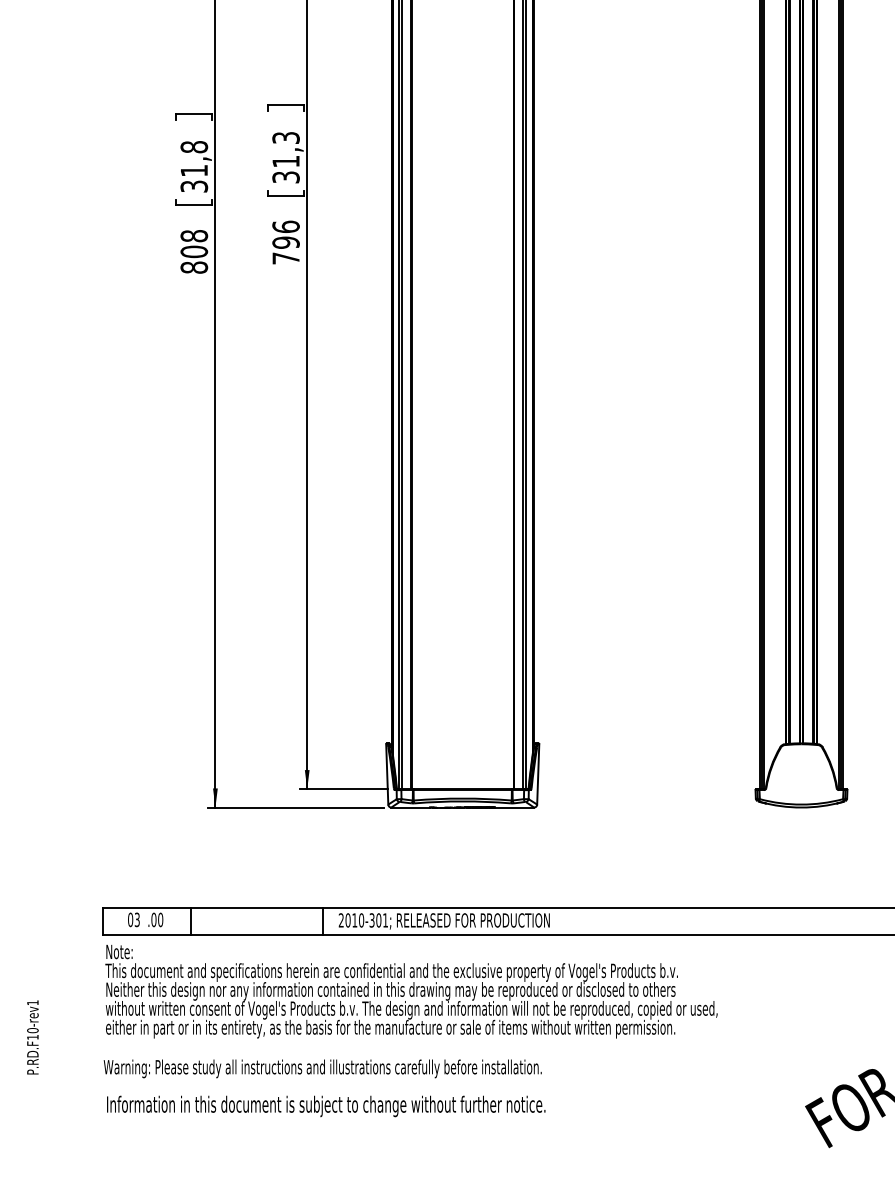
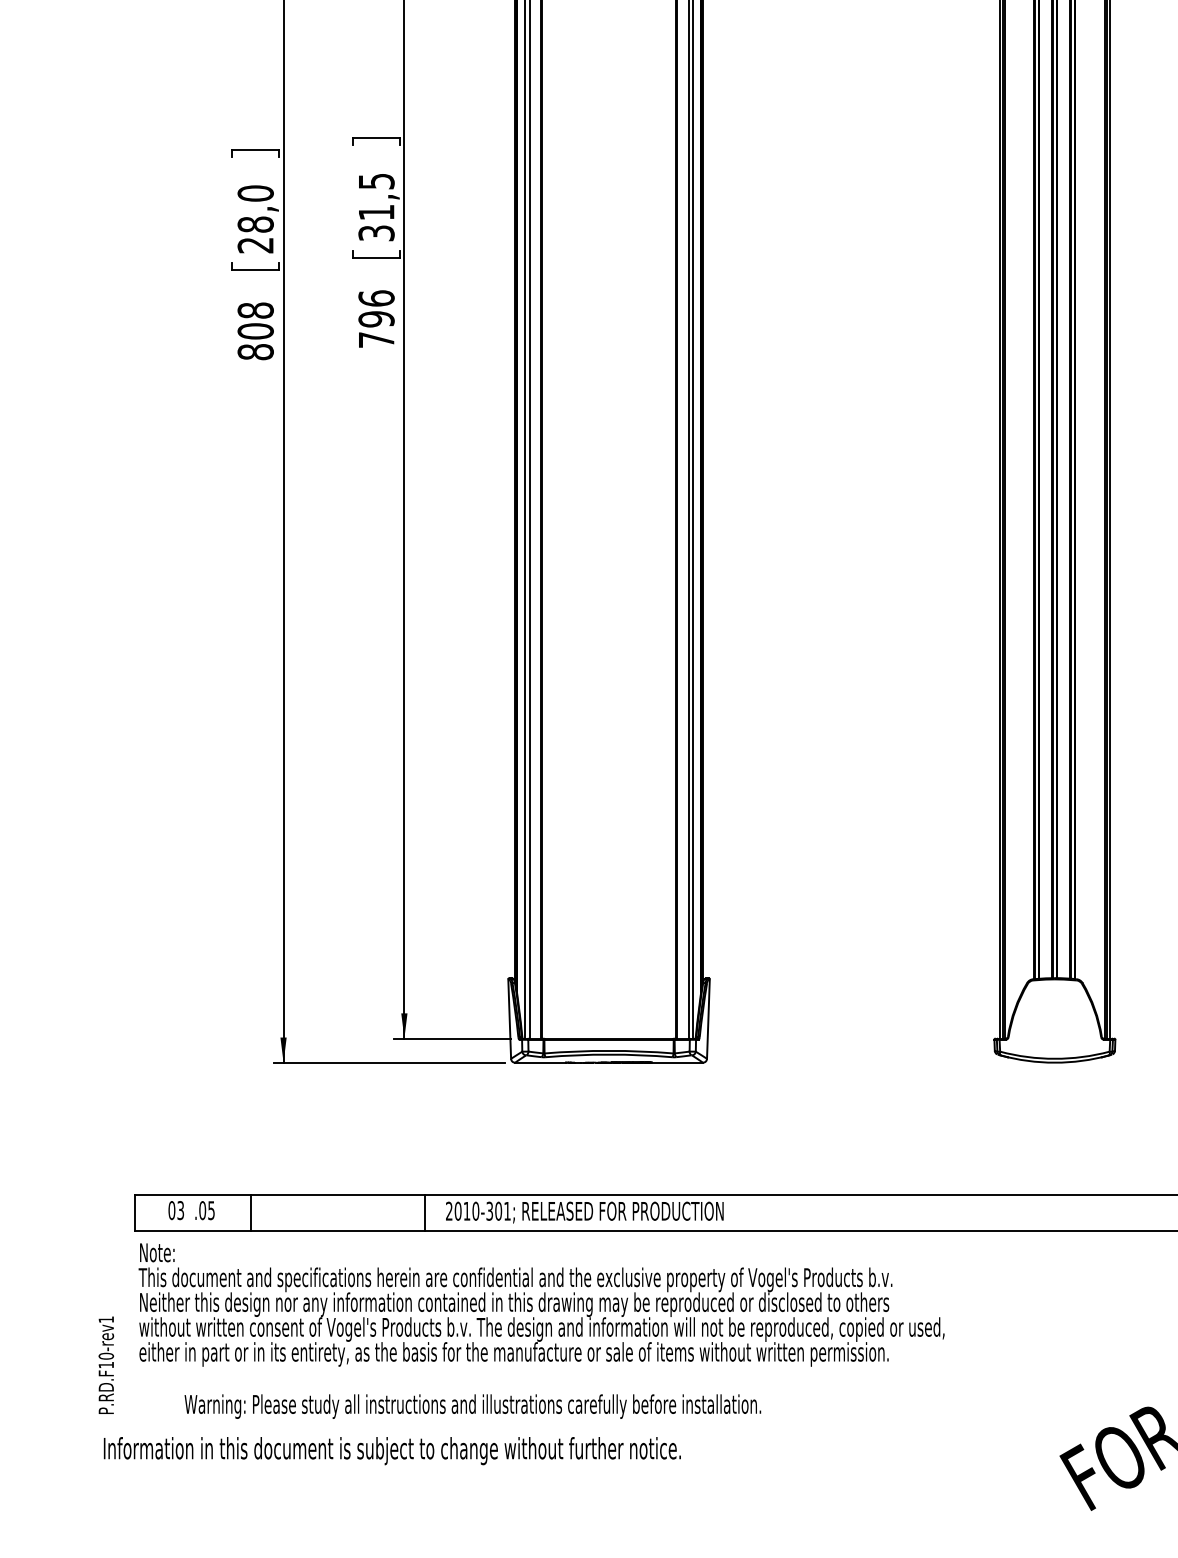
text: (285, 137) -> (375, 180), 31,3 -> 31,5
text: (194, 166) -> (255, 219), 31,8 -> 28,0
text: (160, 919) -> (211, 1210), .00 -> .05
text: (33, 1036) -> (106, 1364), moved
text: (322, 1068) -> (472, 1406), moved
text: (325, 1106) -> (391, 1451), moved

